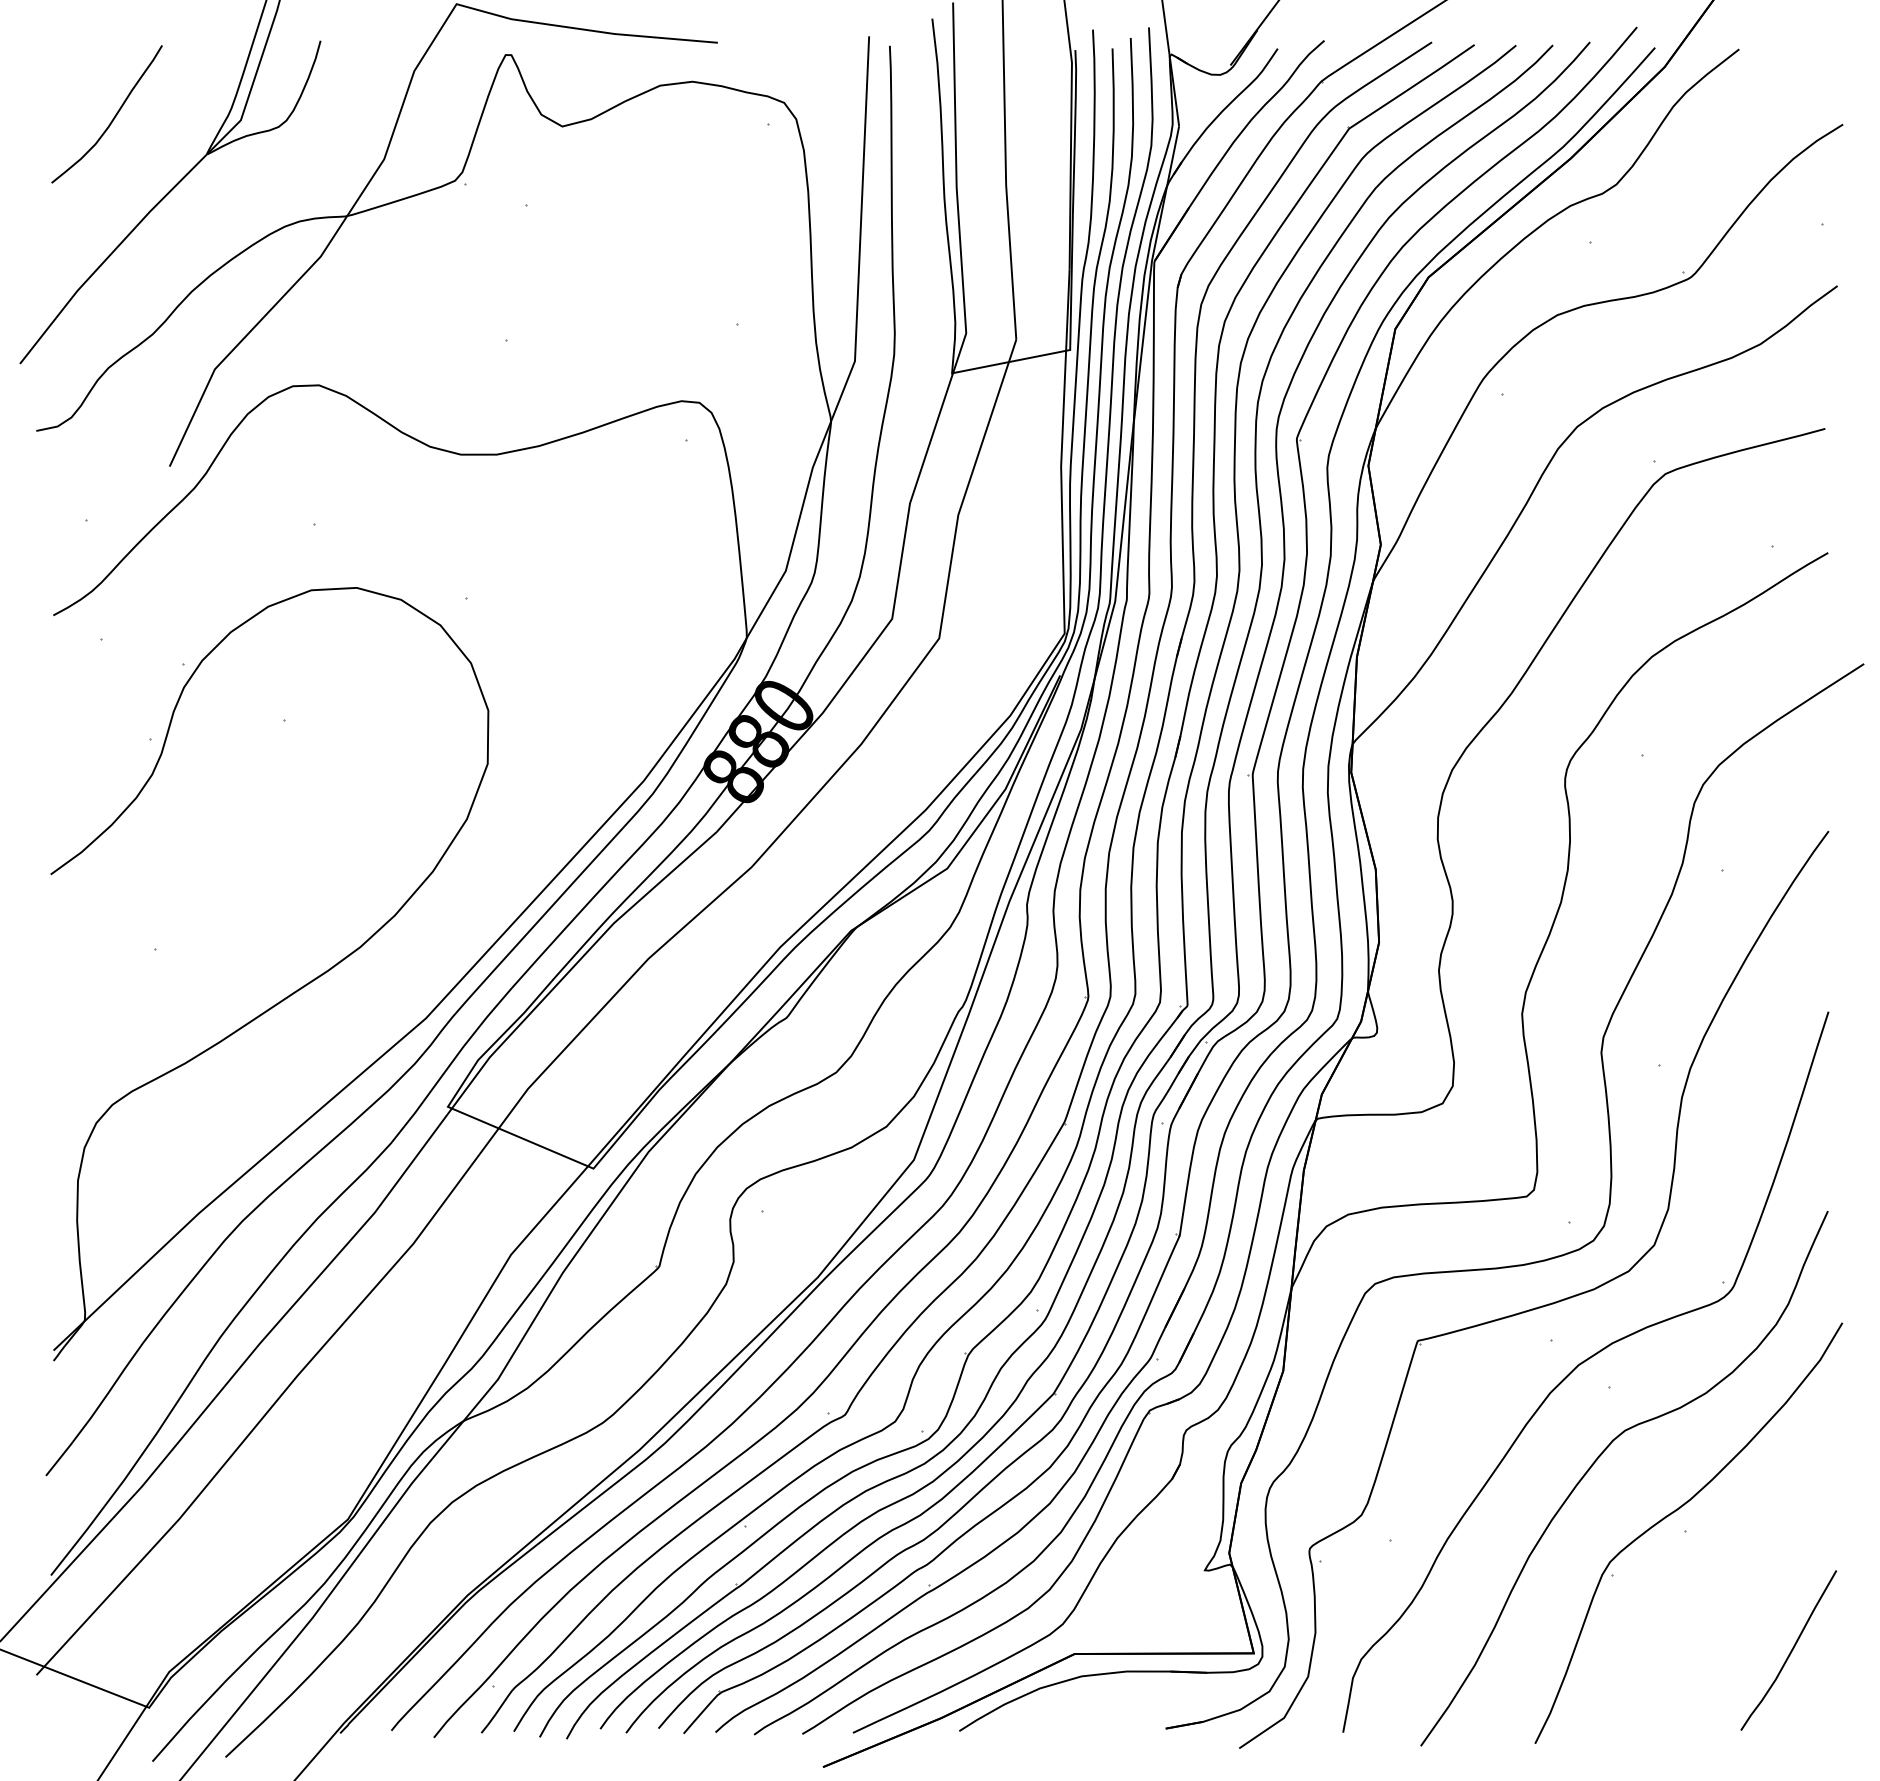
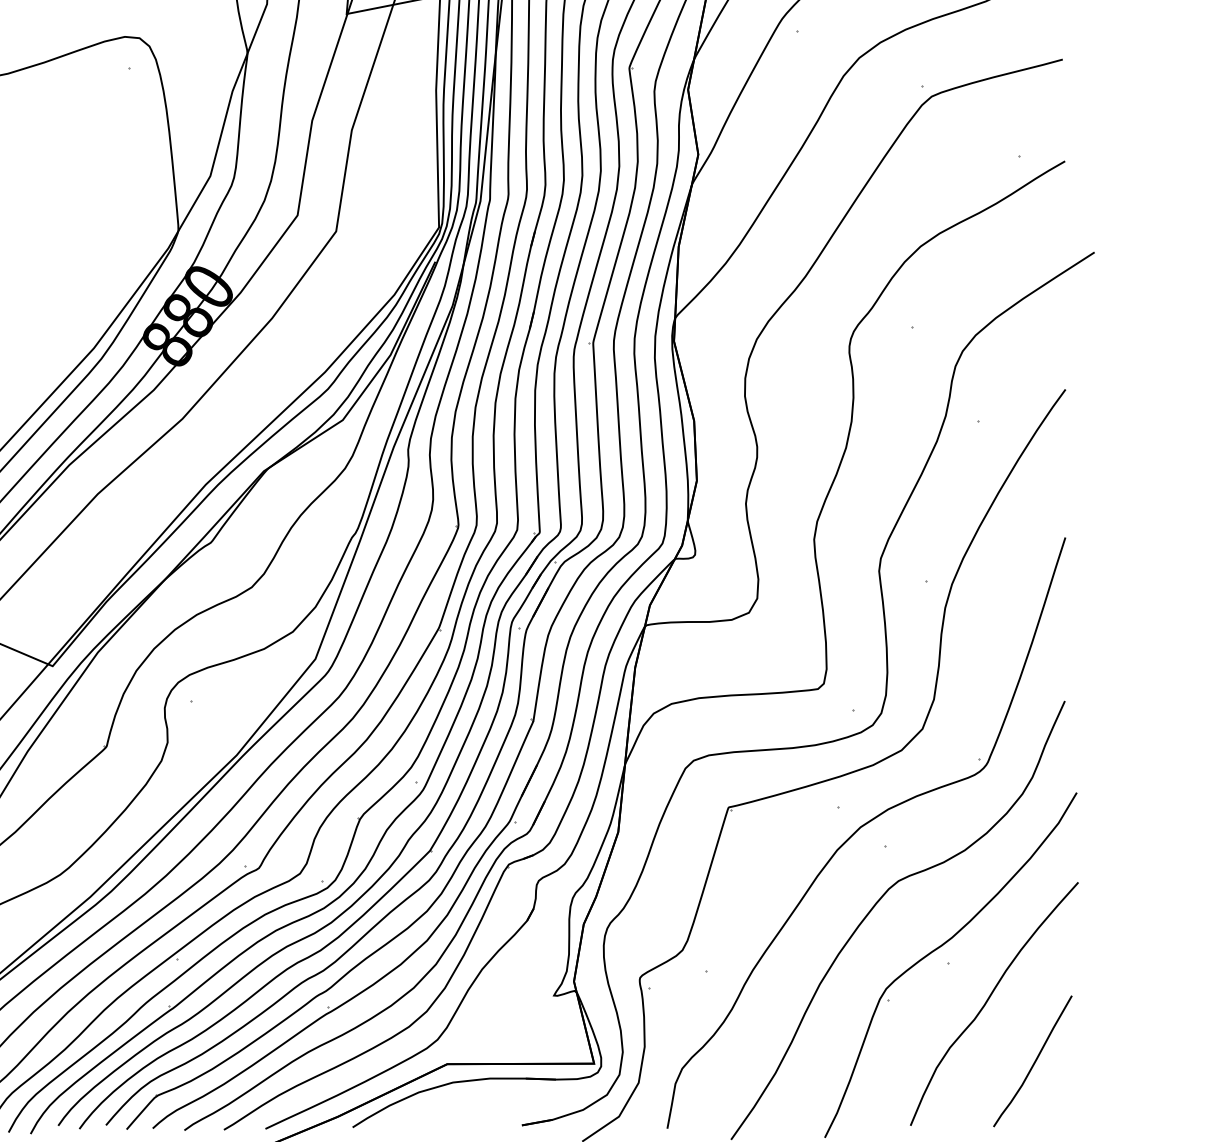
curve: (1734, 1576) -> (988, 1000), added

